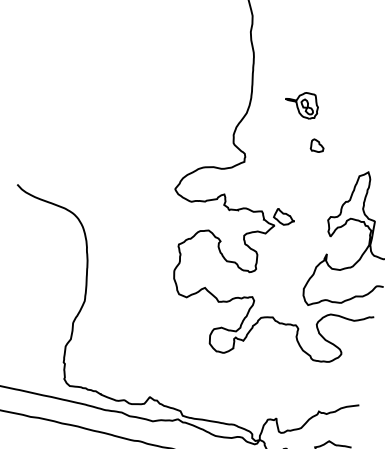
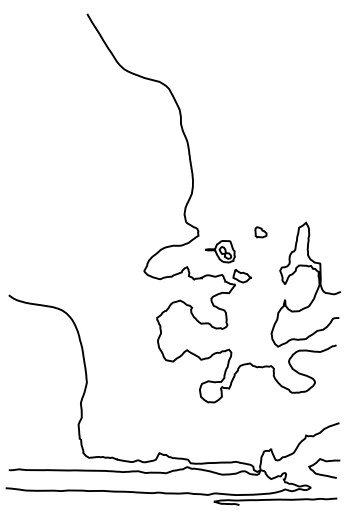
part: (302, 104) -> (220, 251), moved
part: (316, 146) -> (260, 232), moved

